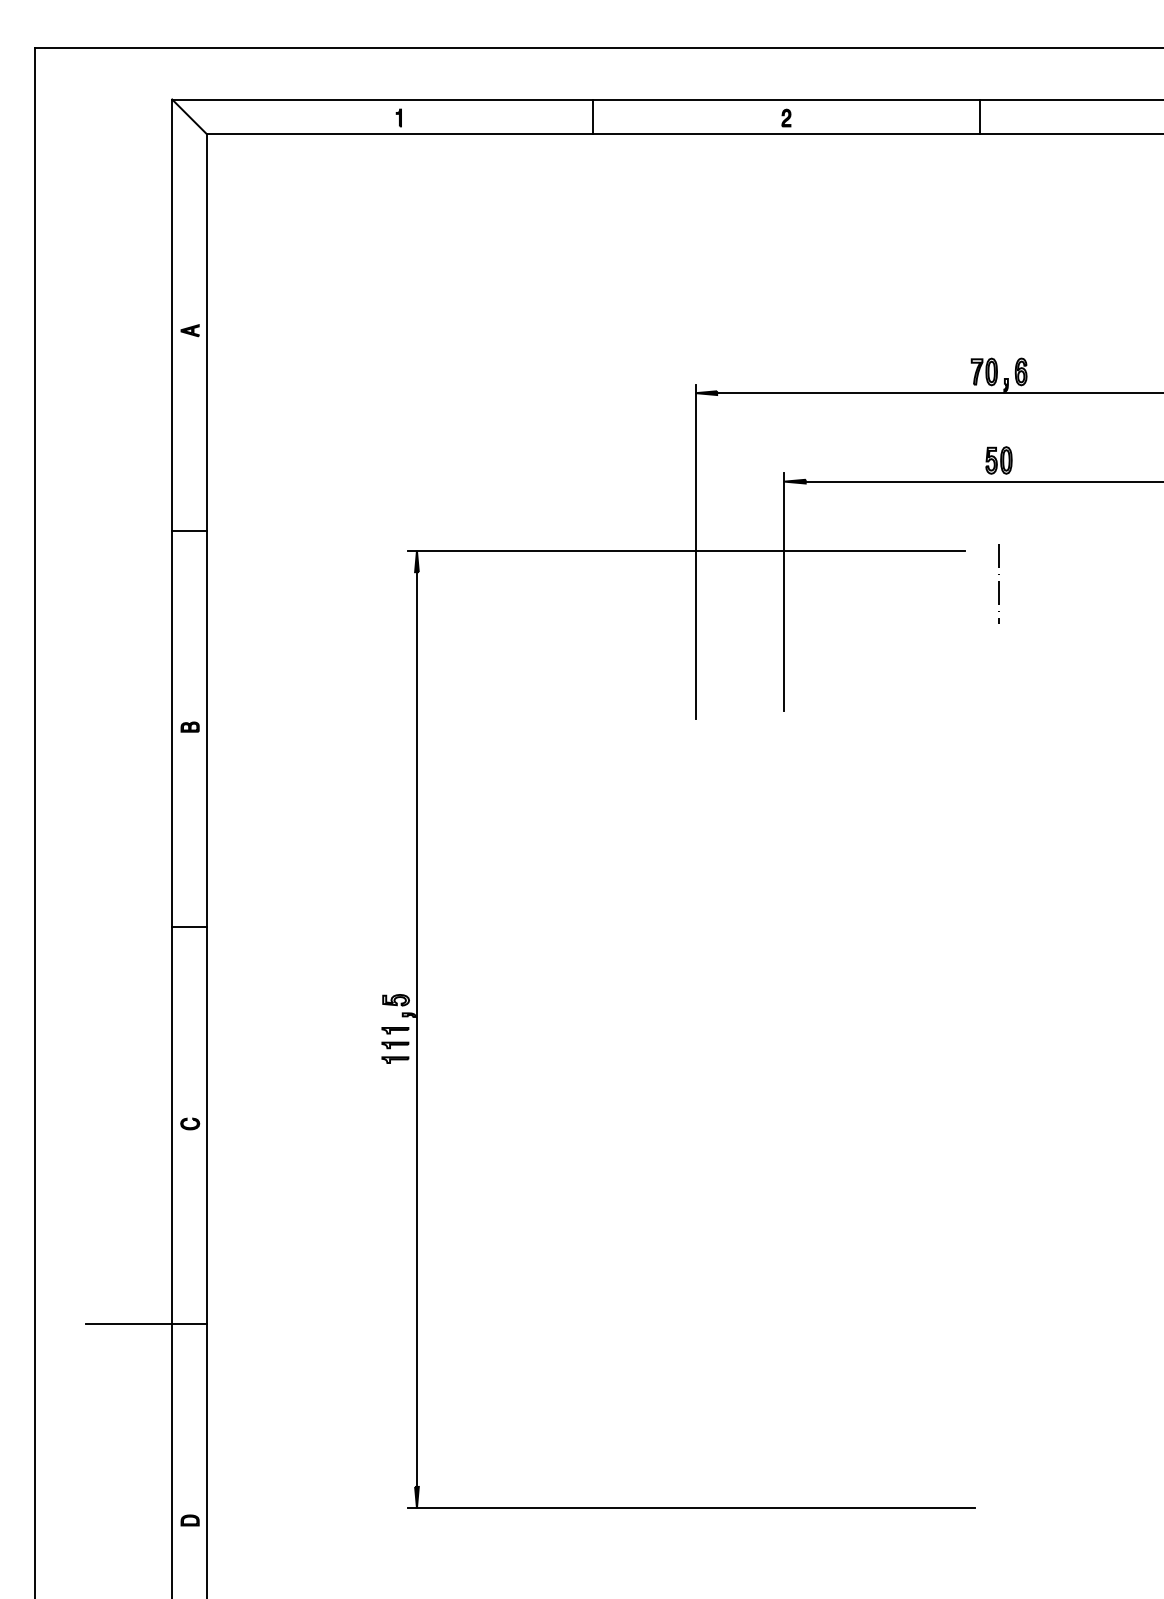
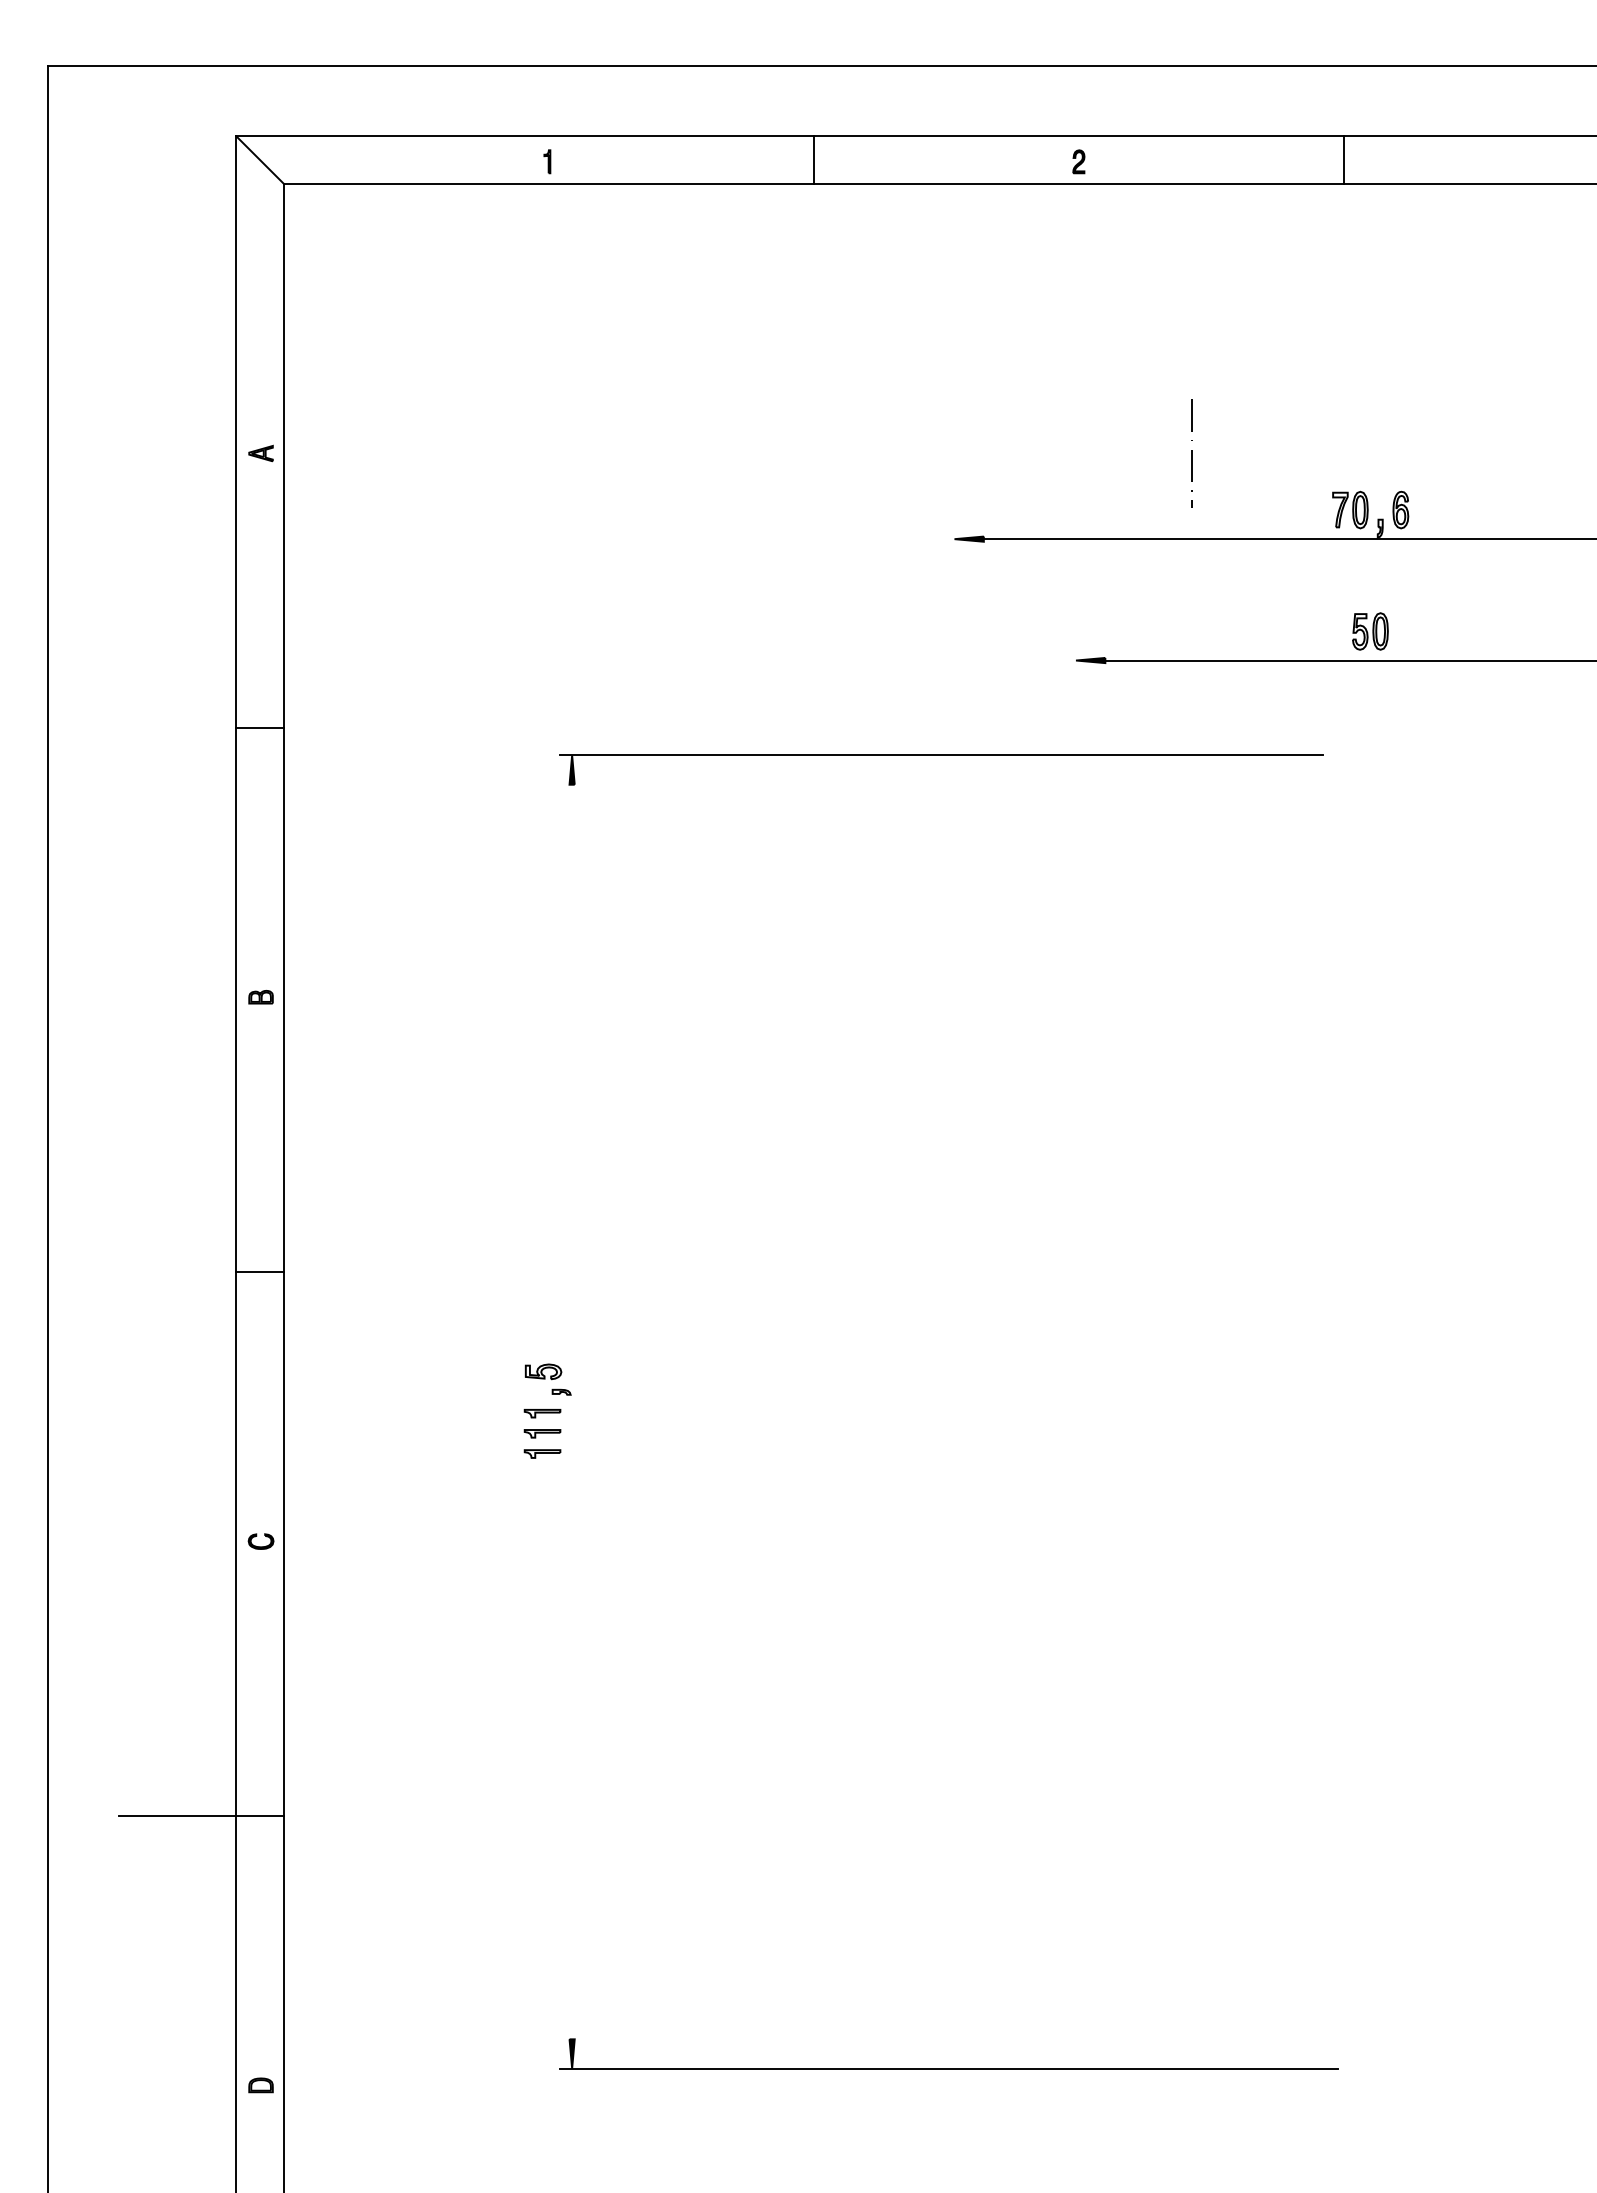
line: (695, 551) -> (954, 756), removed
line: (998, 583) -> (1191, 453), moved
line: (784, 592) -> (1076, 812), removed
line: (416, 1029) -> (571, 1411), removed

